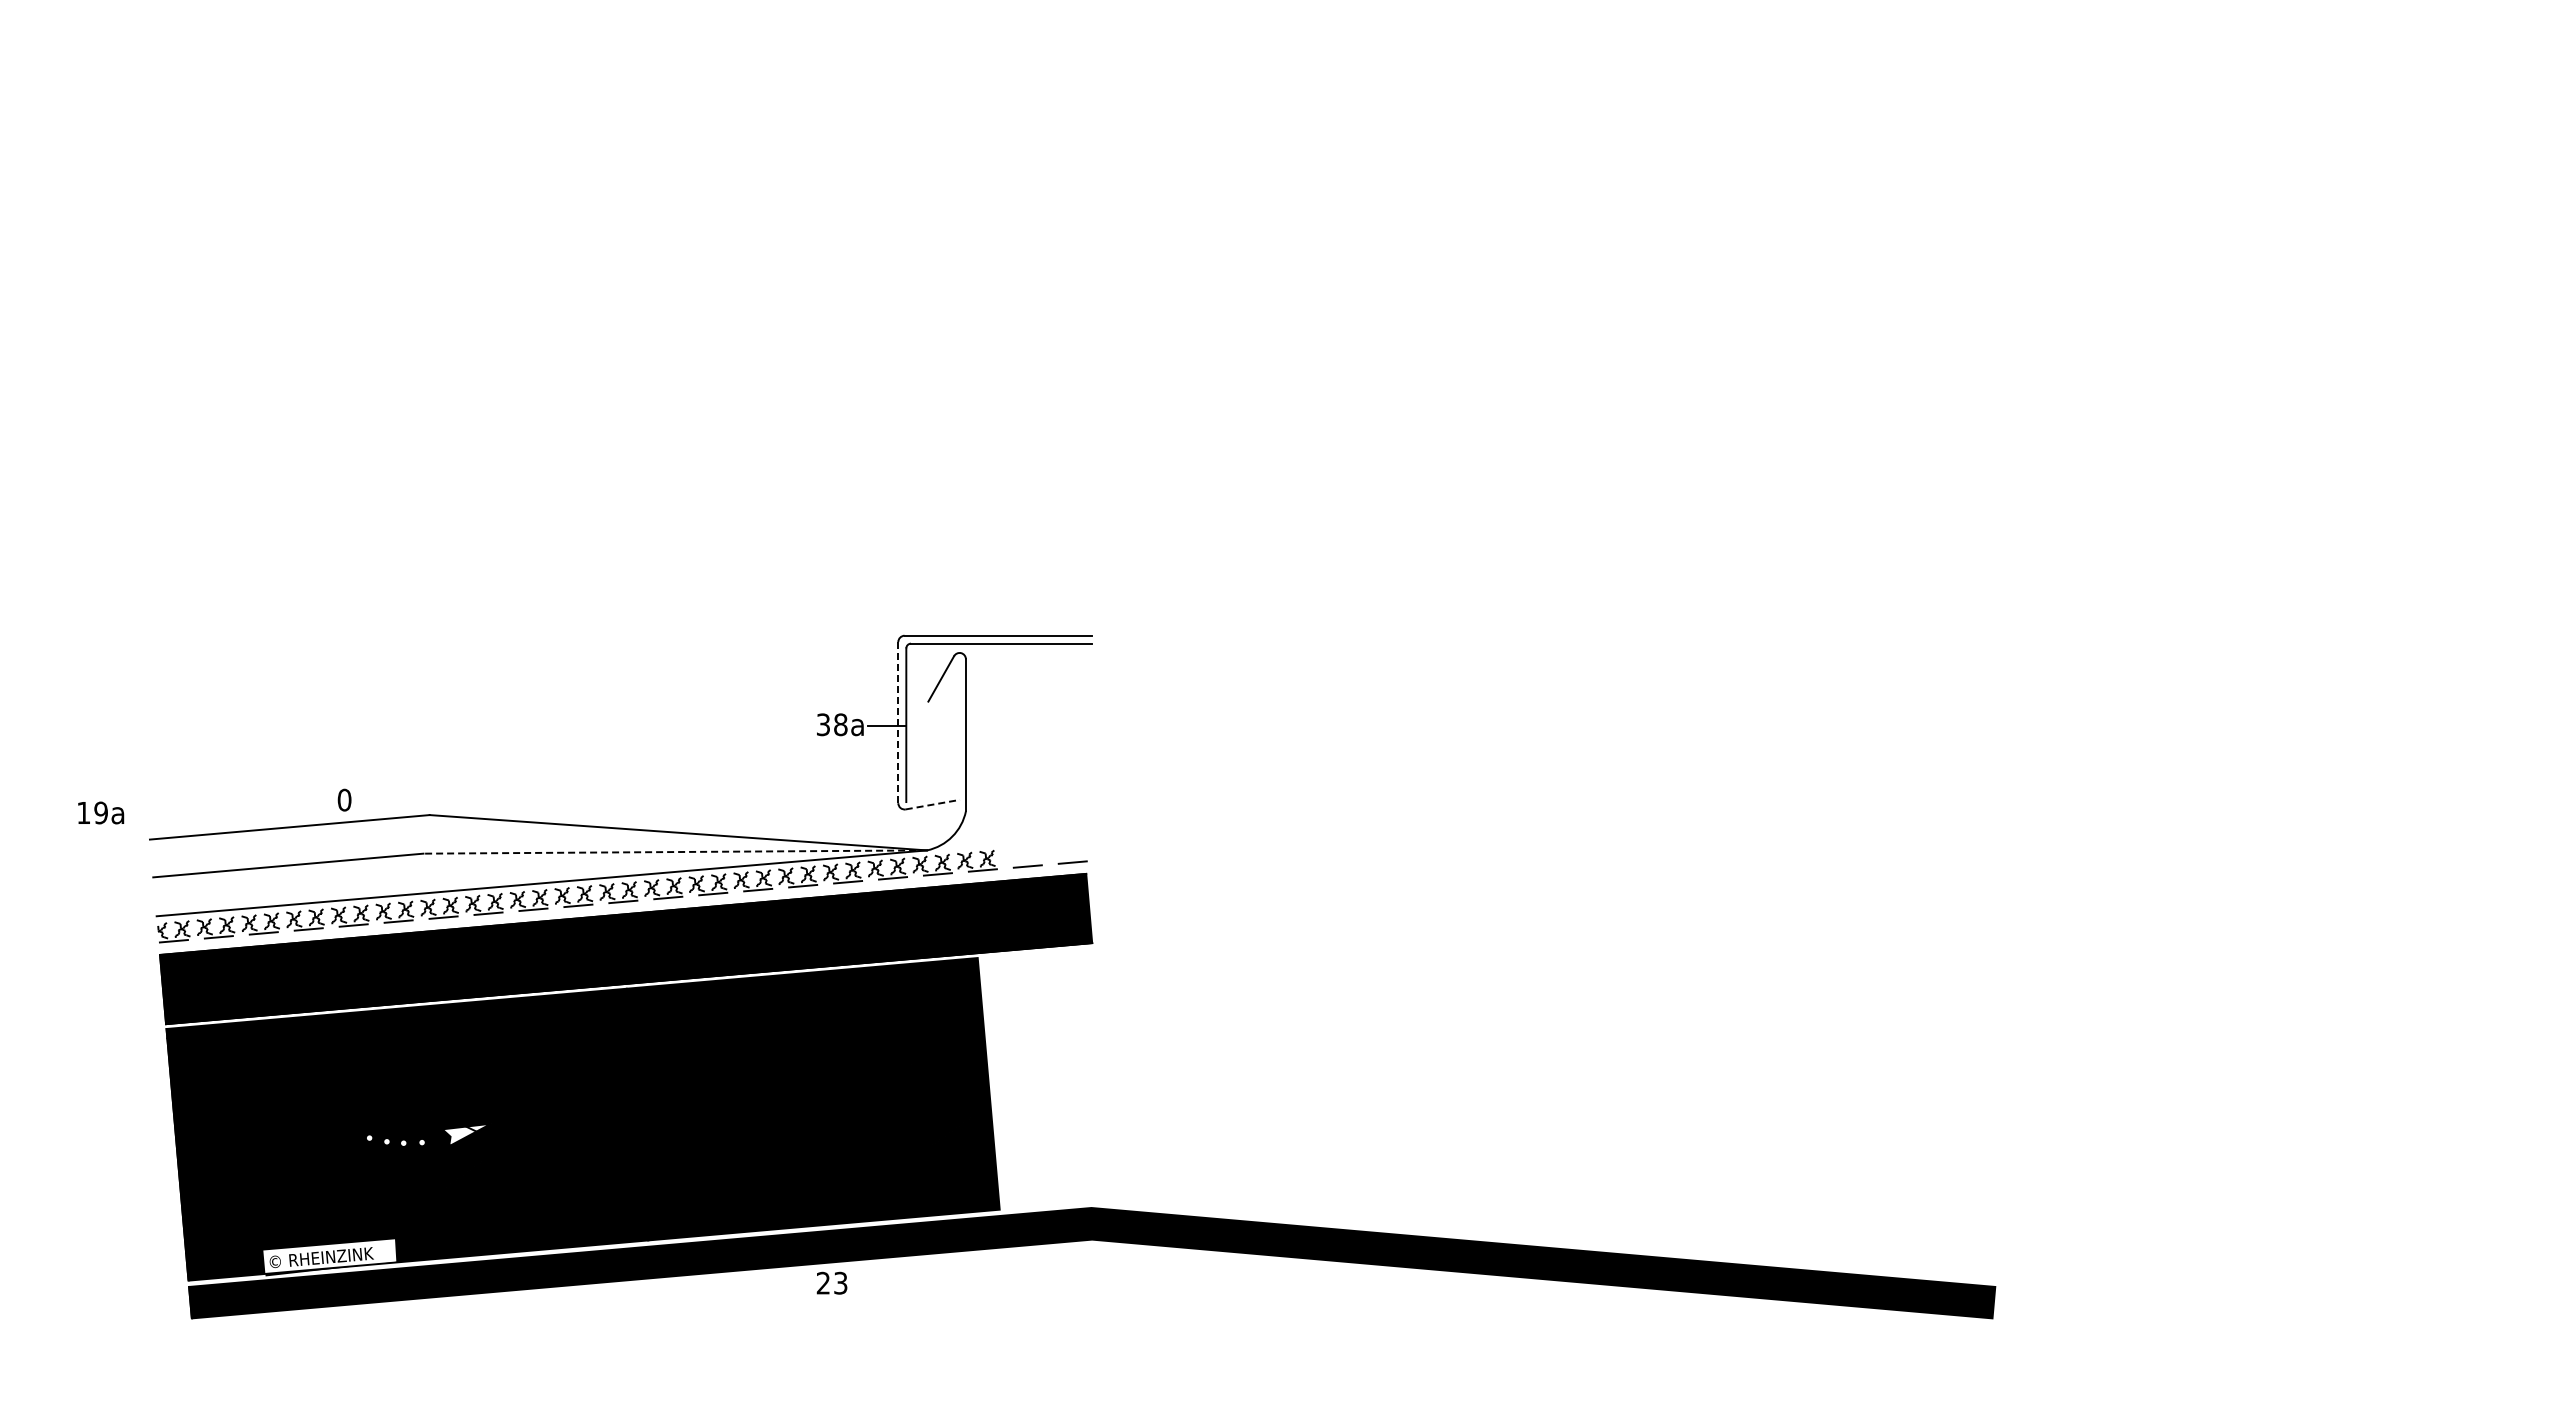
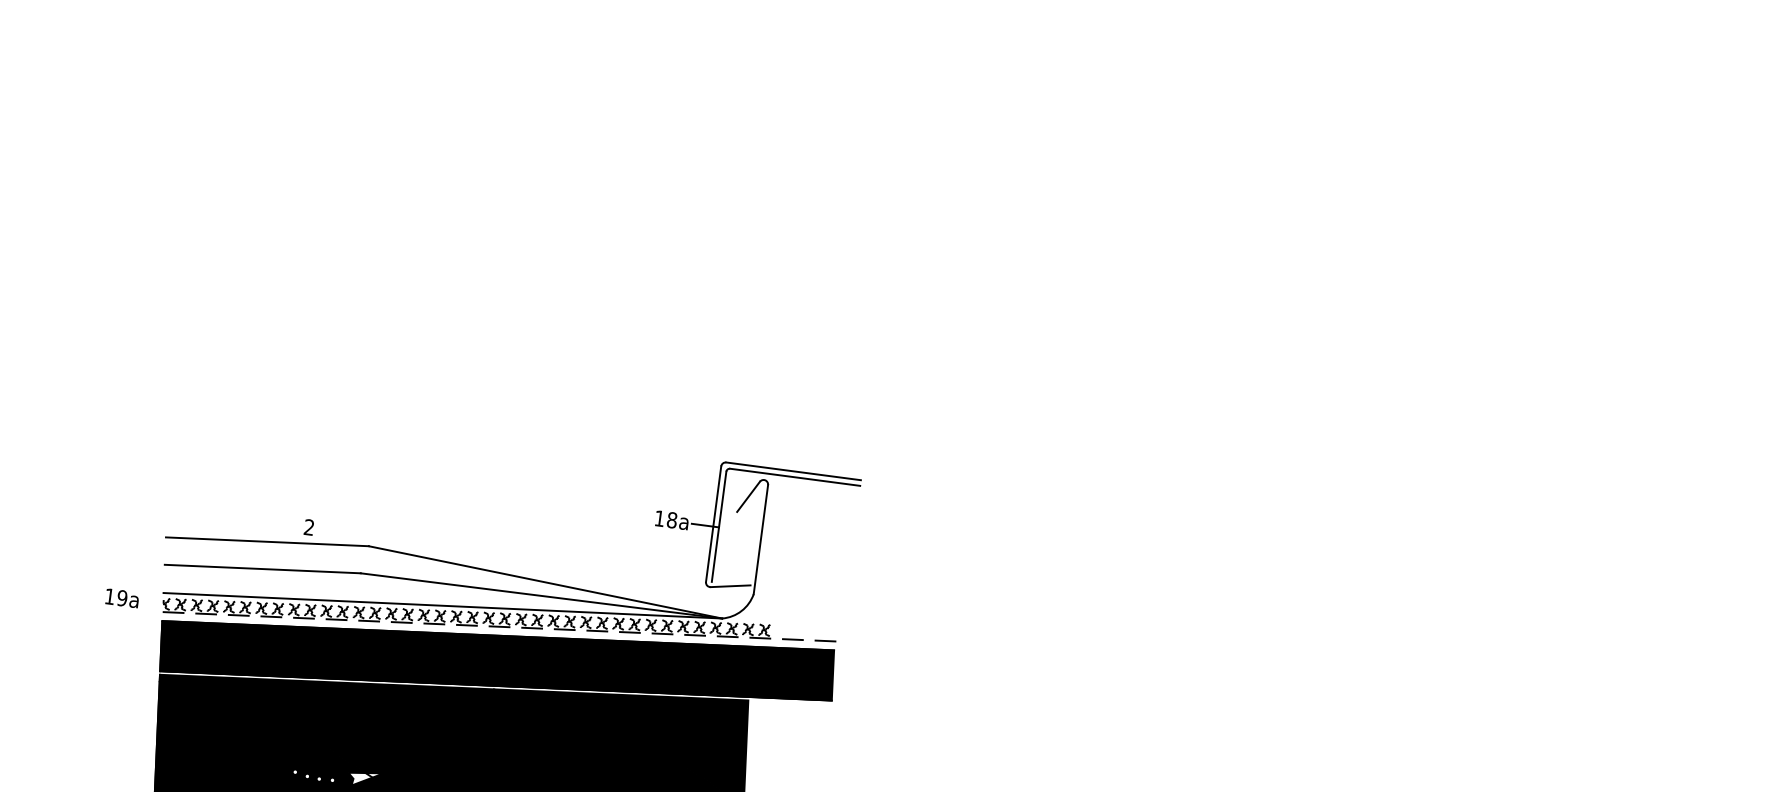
line: (898, 722) -> (713, 524), dashed -> solid
text: (823, 724) -> (659, 518), 38a -> 18a
text: (344, 799) -> (309, 527), 0 -> 2
line: (932, 804) -> (730, 586), dashed -> solid
text: (101, 812) -> (122, 598), moved
line: (675, 852) -> (541, 596), dashed -> solid

